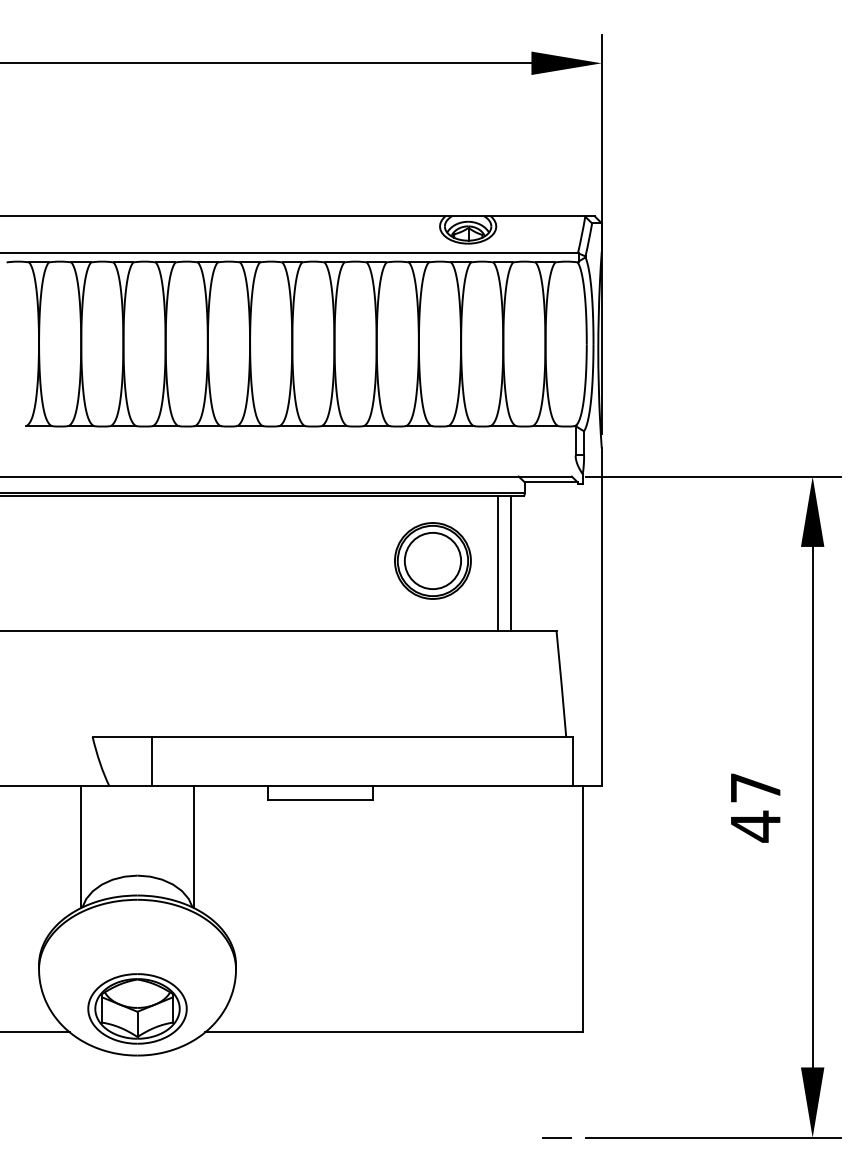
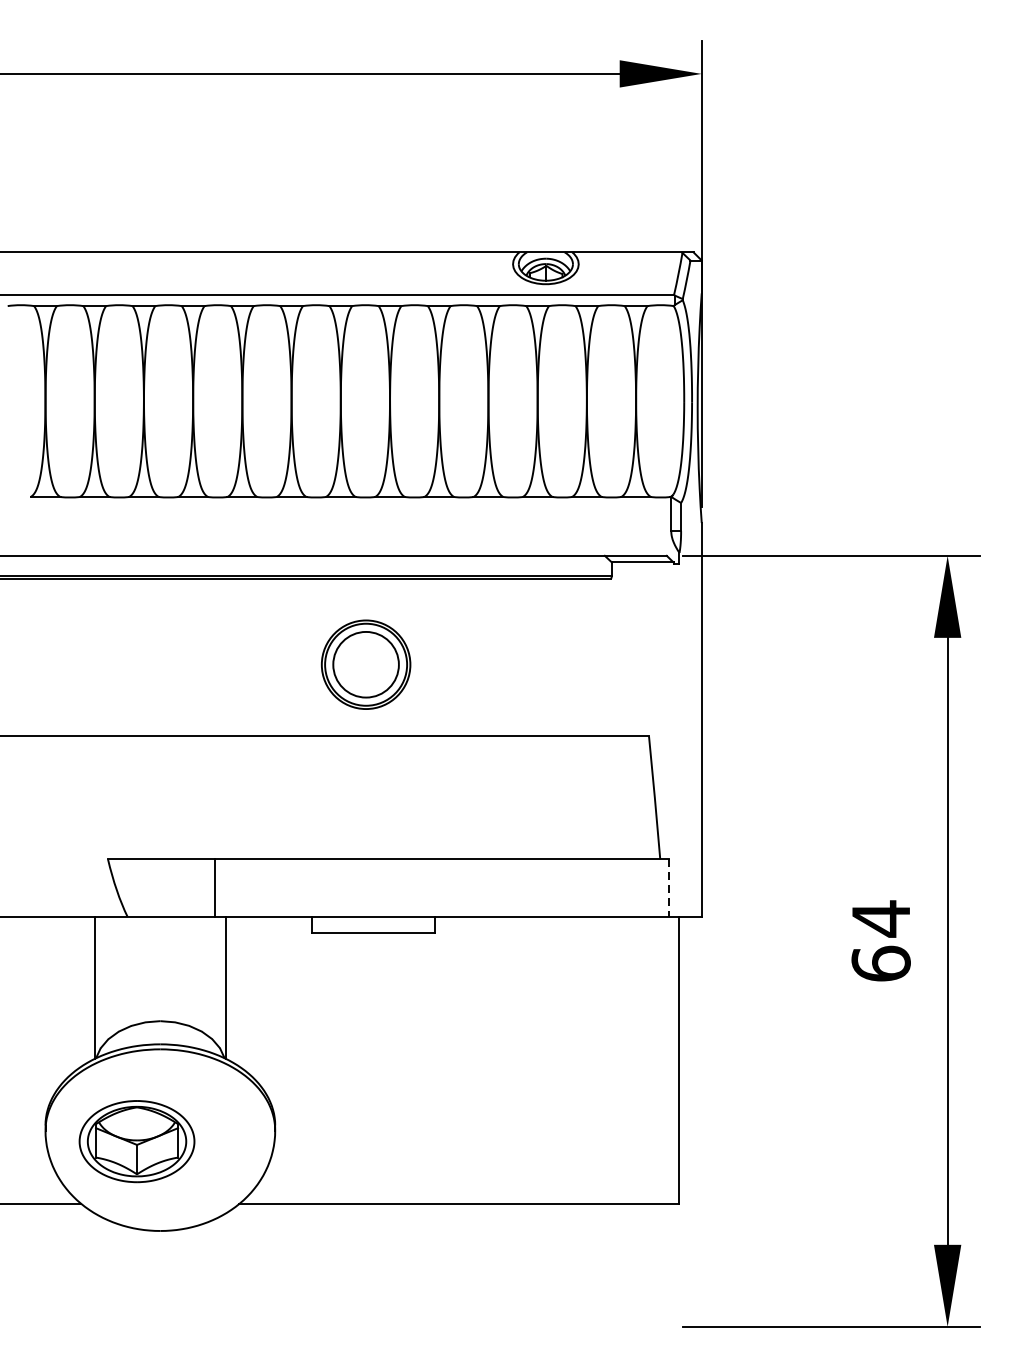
part: (432, 560) -> (365, 664), moved
line: (498, 563) -> (581, 657), removed
line: (511, 563) -> (596, 657), removed
line: (151, 761) -> (215, 888), moved
line: (573, 761) -> (668, 888), solid -> dashed
text: (755, 807) -> (880, 941), 47 -> 64
part: (137, 1008) -> (137, 1141), moved
line: (556, 1137) -> (648, 1326), removed

